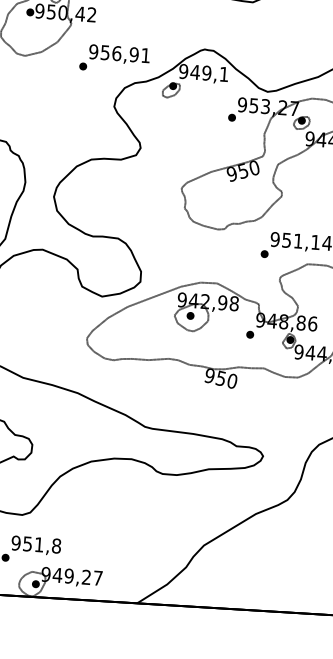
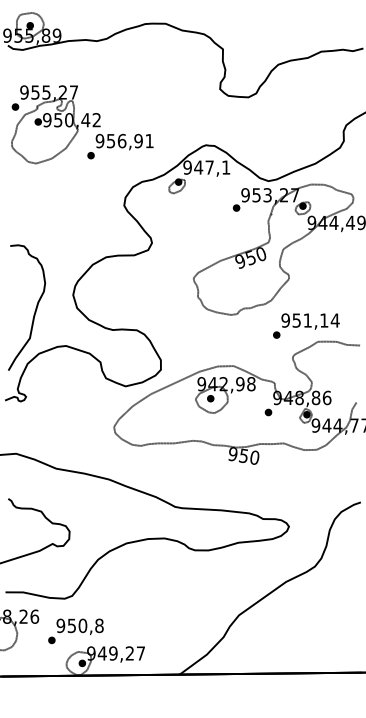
text: (114, 59) -> (120, 146), moved
text: (206, 73) -> (209, 167), 949,1 -> 947,1
text: (38, 544) -> (82, 625), 951,8 -> 950,8

